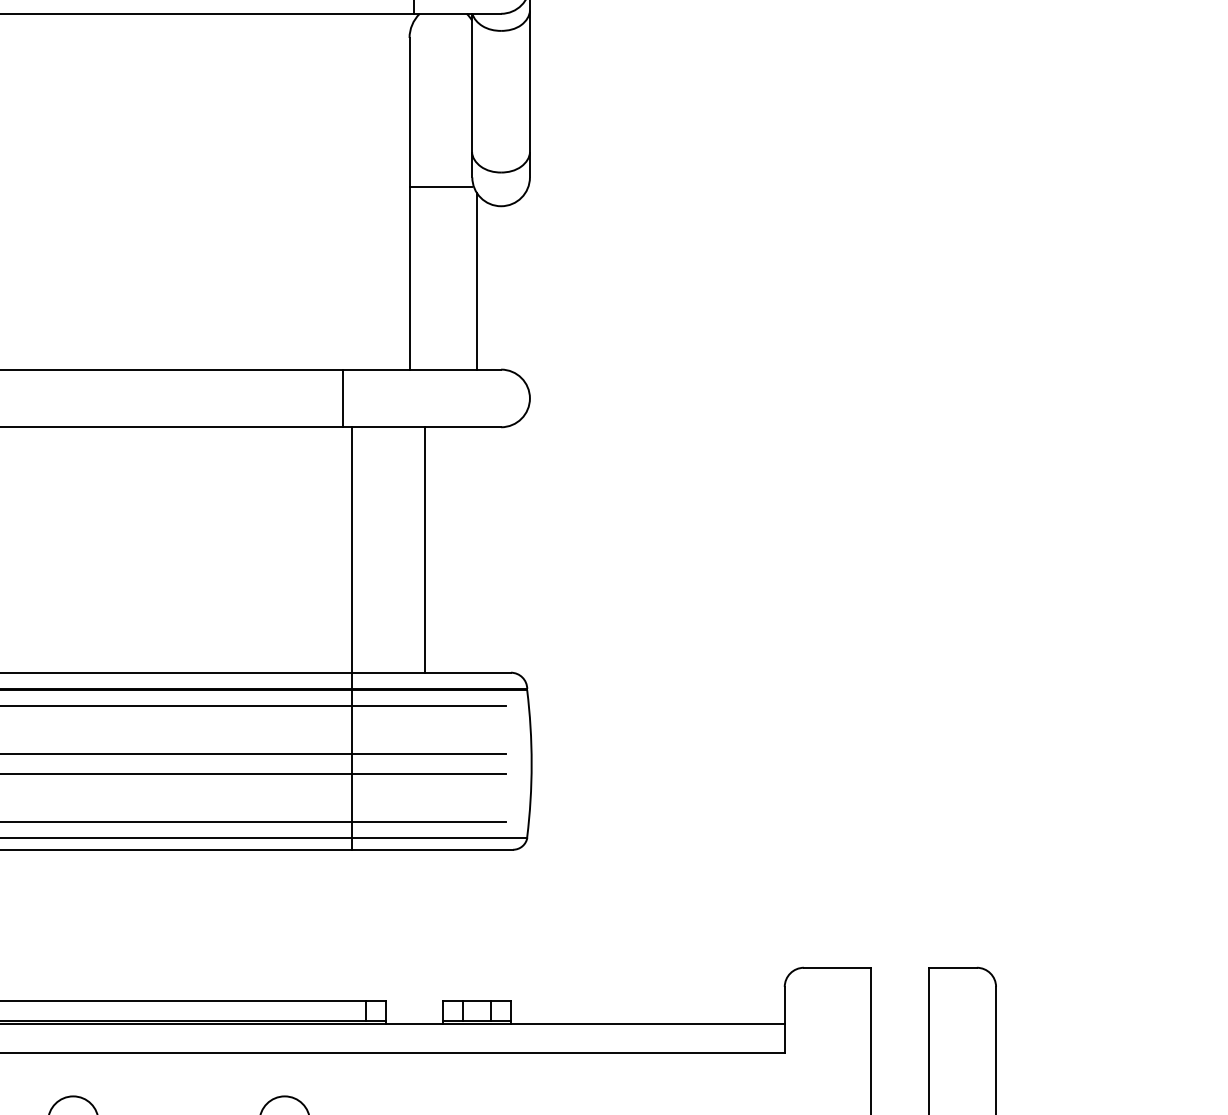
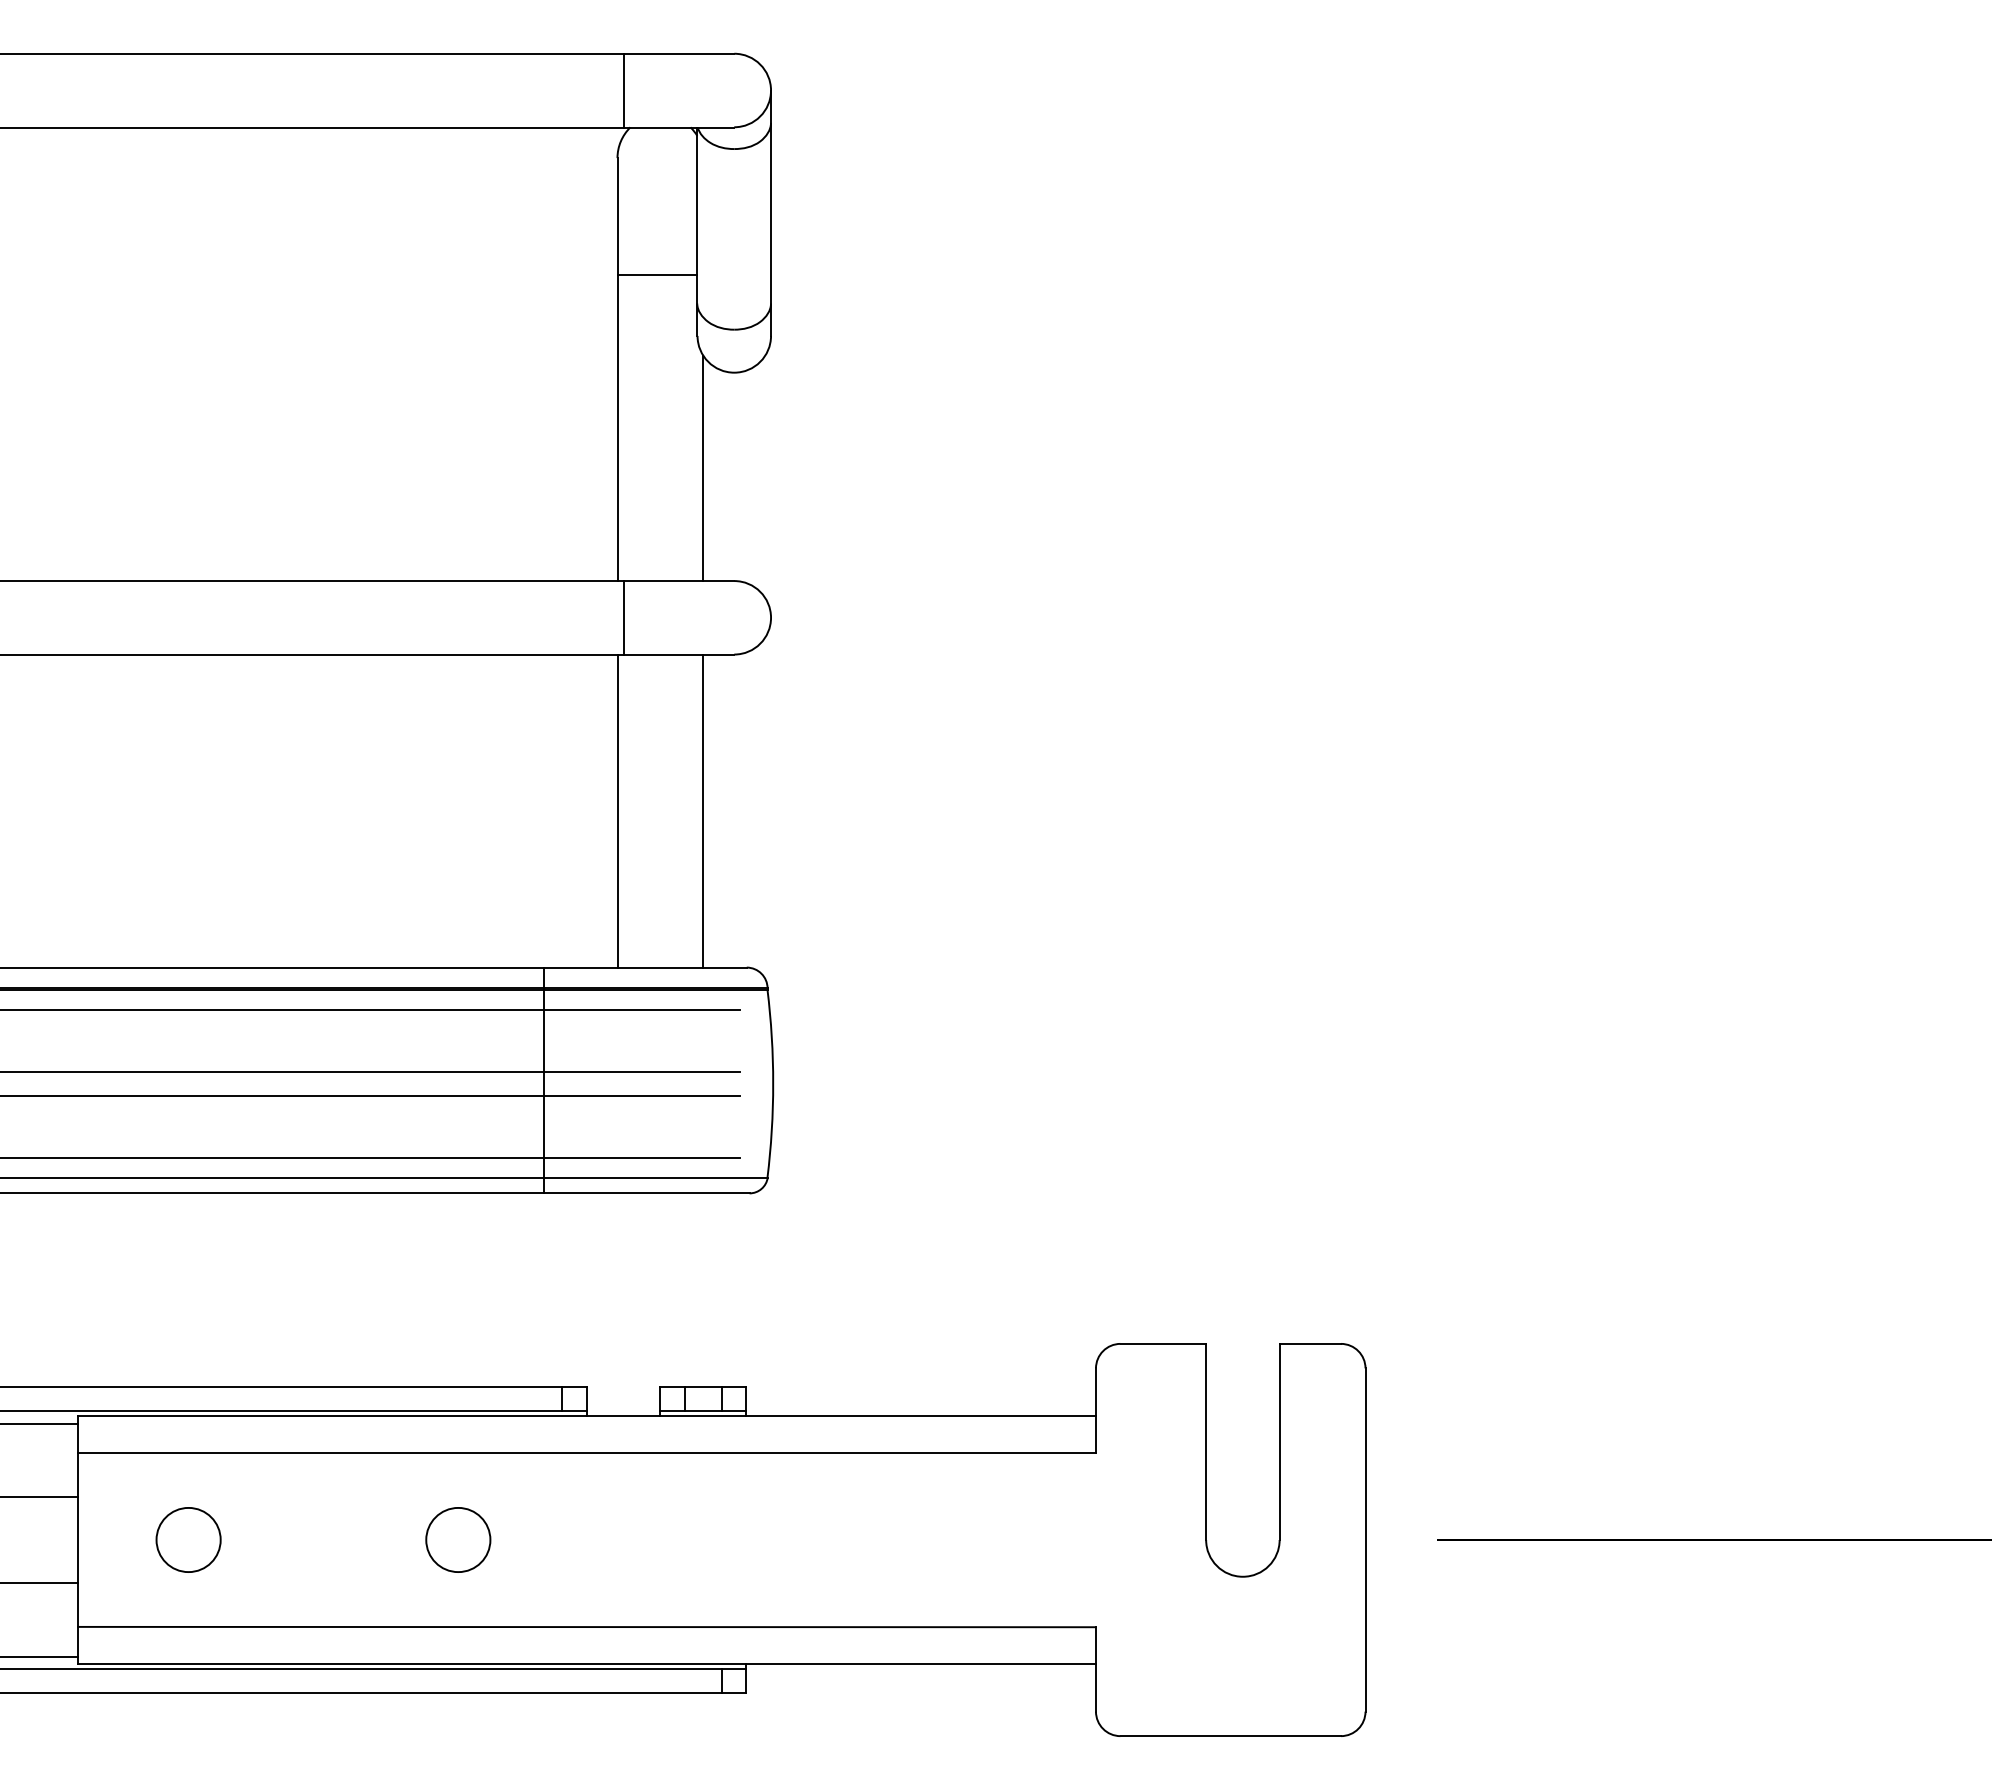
line: (440, 186) -> (657, 274), moved
line: (342, 398) -> (623, 617), moved
line: (351, 549) -> (617, 810), moved
line: (425, 549) -> (703, 810), moved

